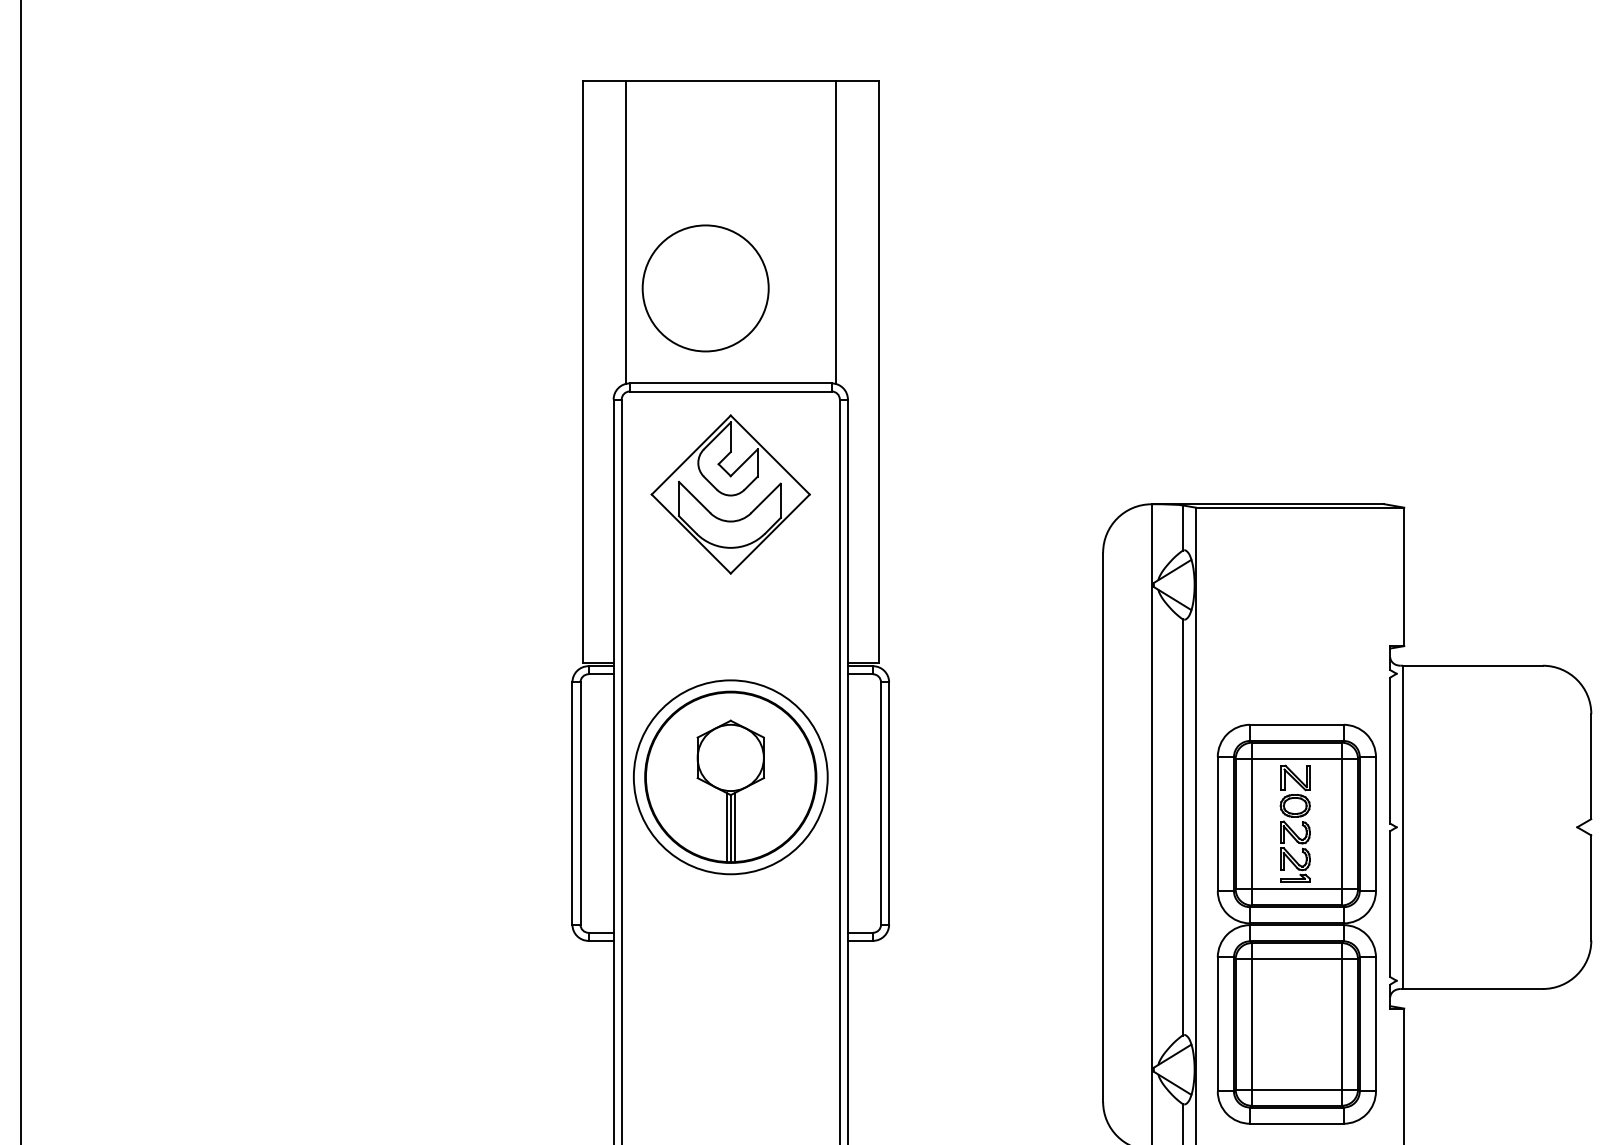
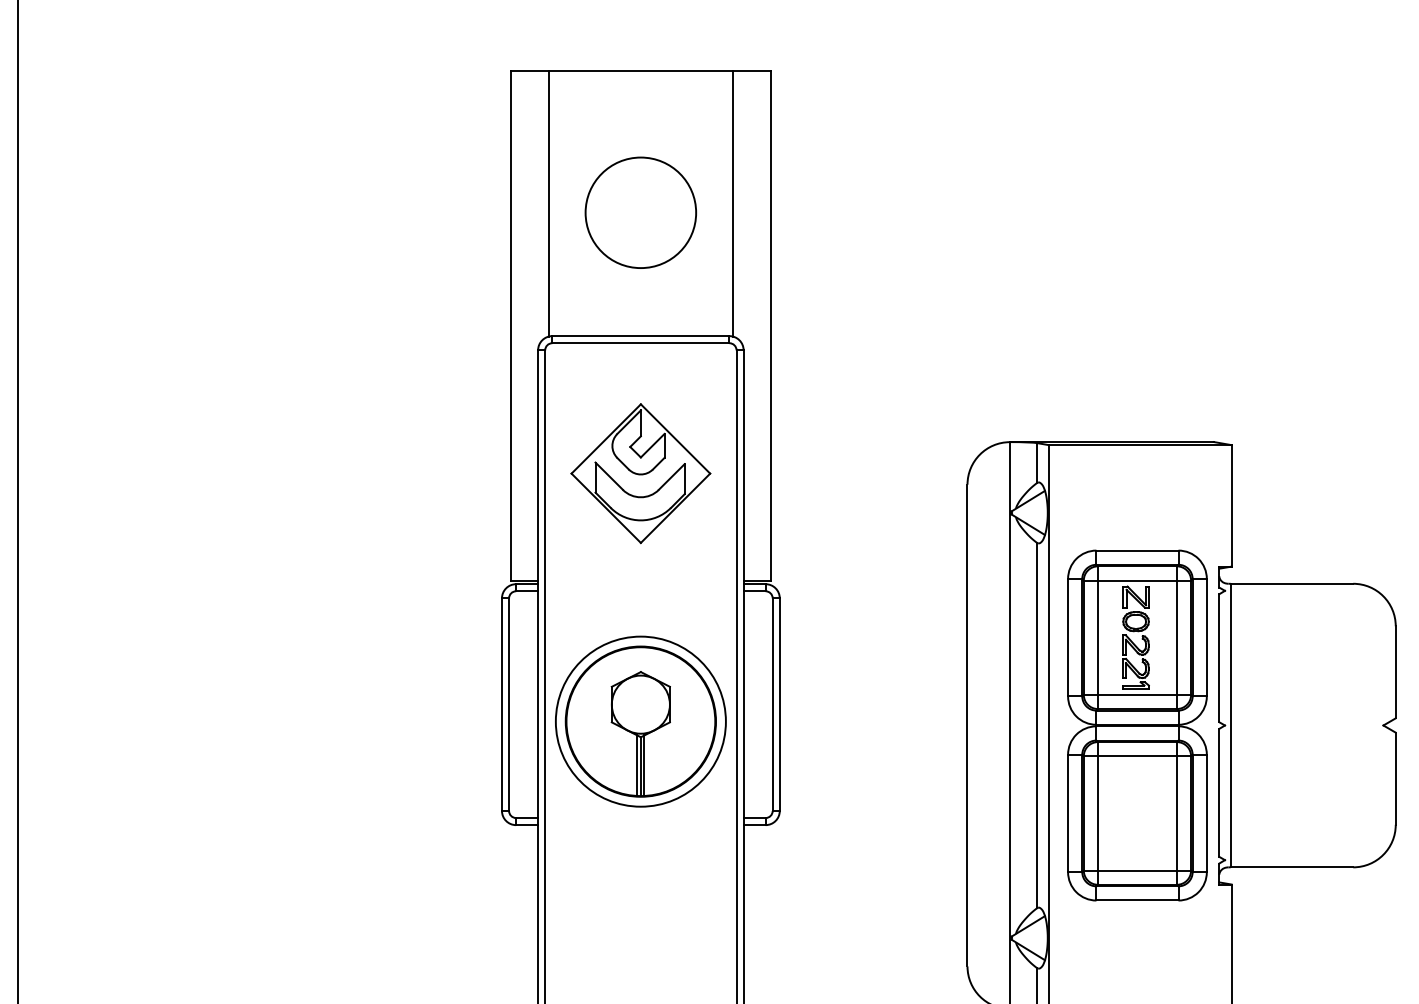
circle: (705, 288) -> (640, 212), moved
part: (730, 494) -> (640, 473), moved
part: (730, 777) -> (640, 721), moved
part: (1296, 924) -> (1137, 725), moved

